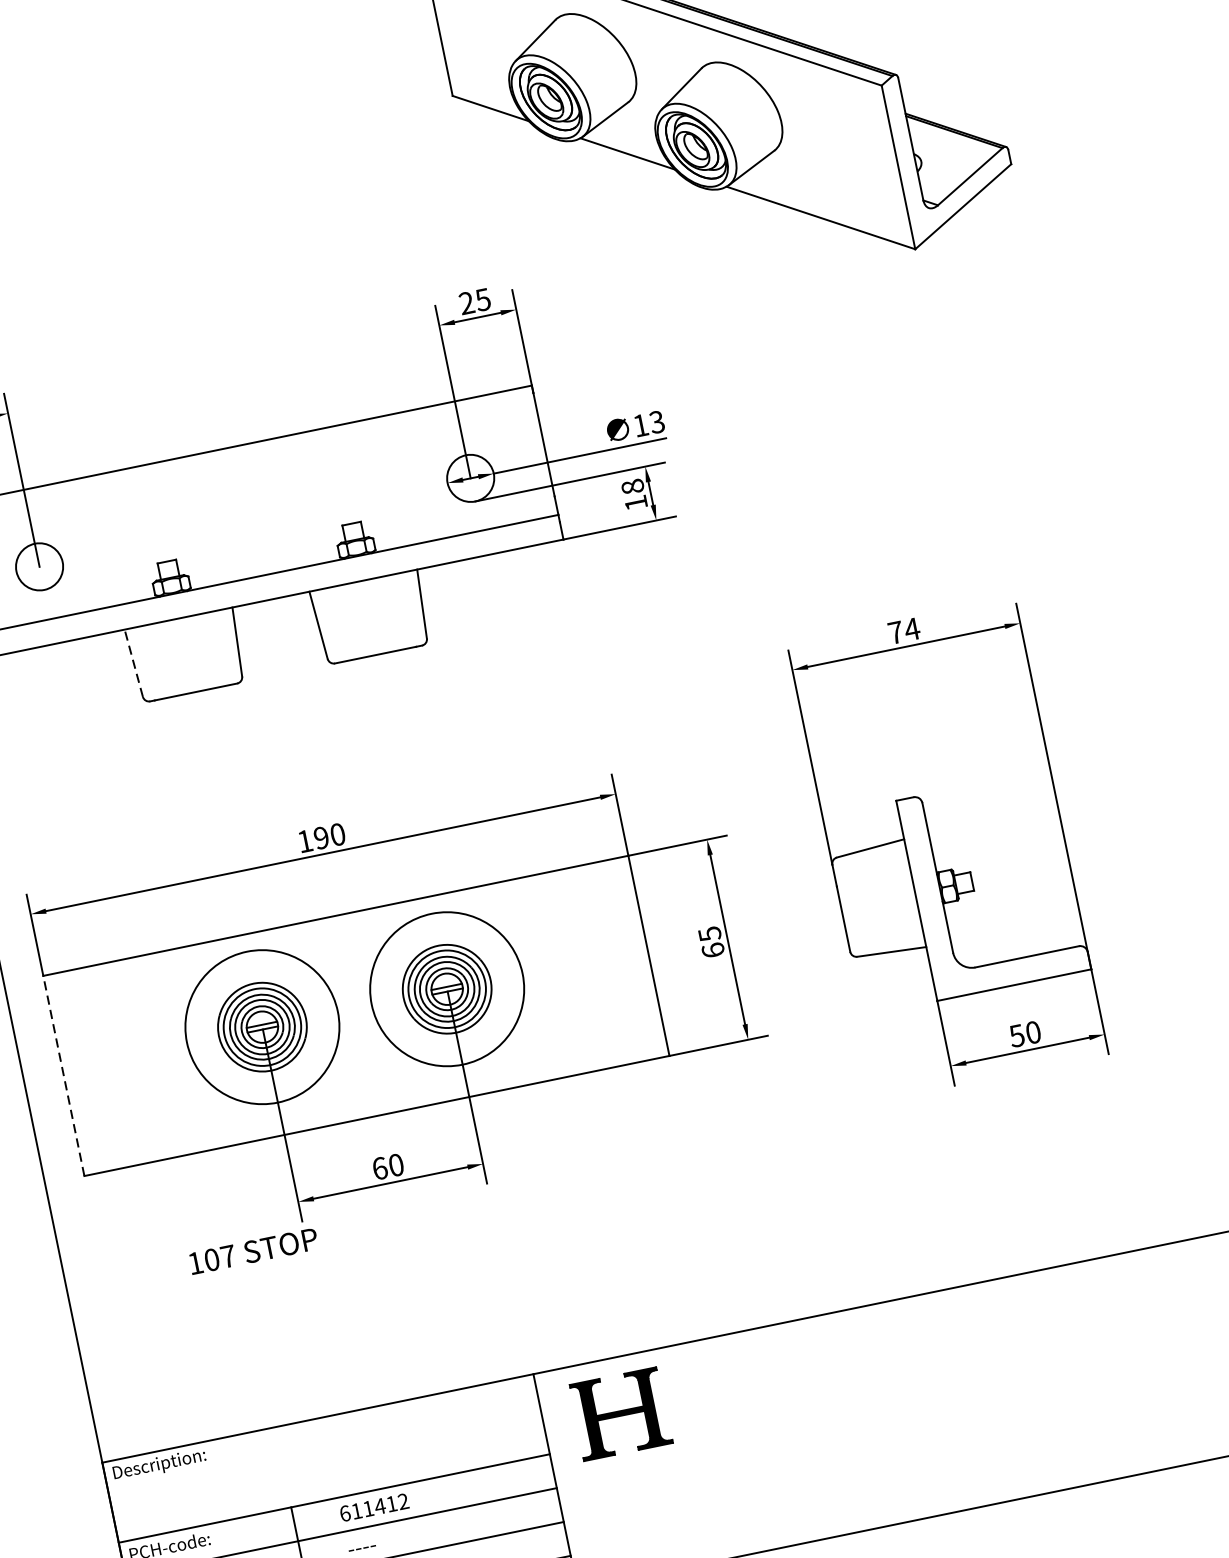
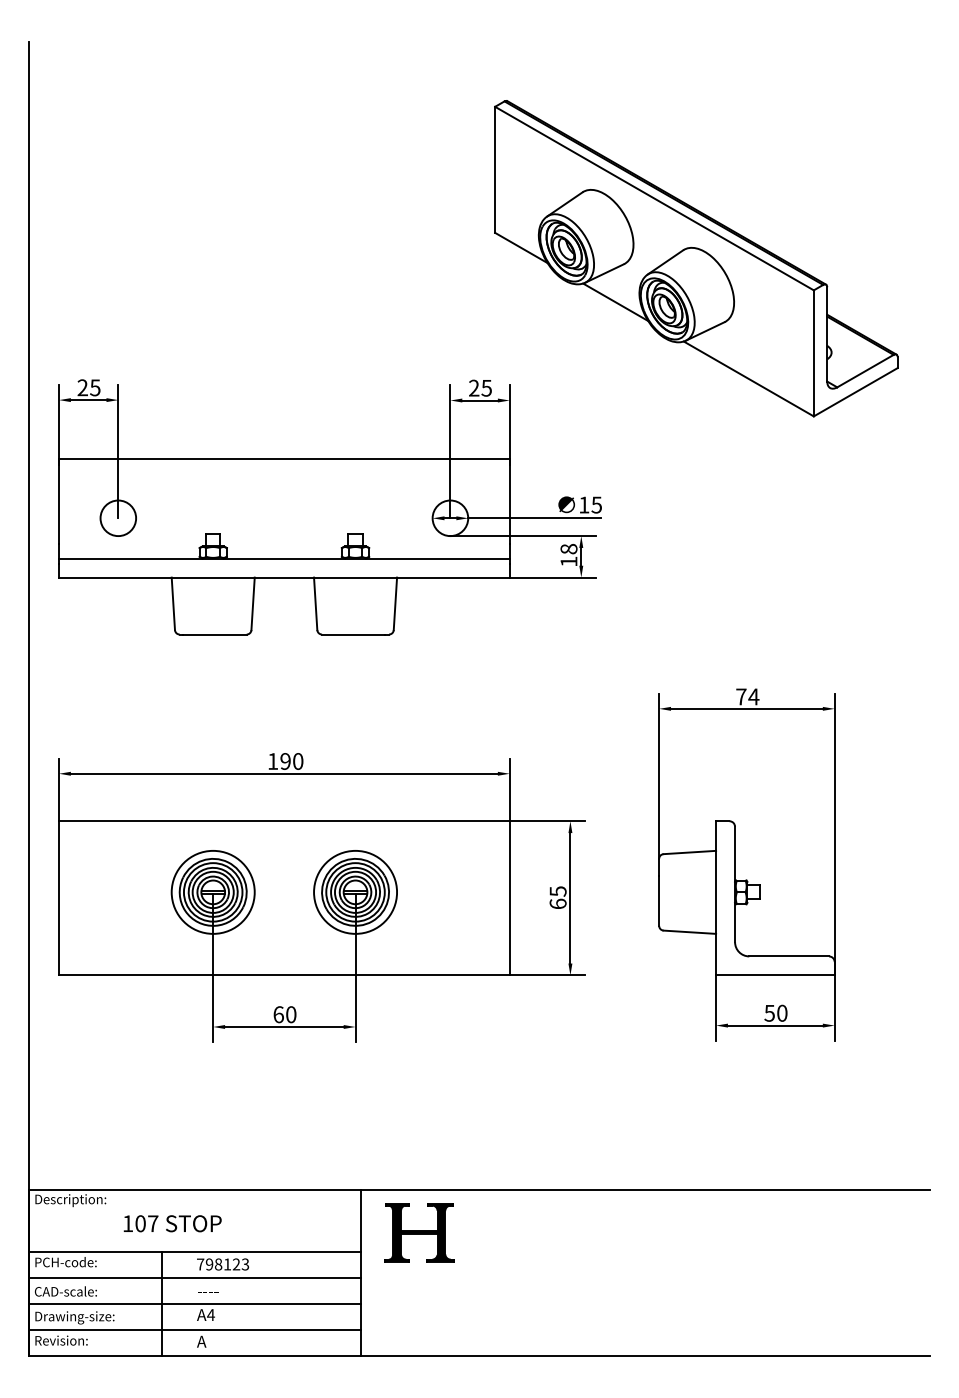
text: (656, 421) -> (596, 504), 13 -> 15
line: (133, 662) -> (173, 603), dashed -> solid
circle: (446, 988) -> (355, 891), size x0.71
circle: (261, 1026) -> (212, 891), size x0.71
line: (64, 1074) -> (59, 897), dashed -> solid
text: (253, 1251) -> (172, 1223), moved
text: (374, 1507) -> (223, 1264), 611412 -> 798123

